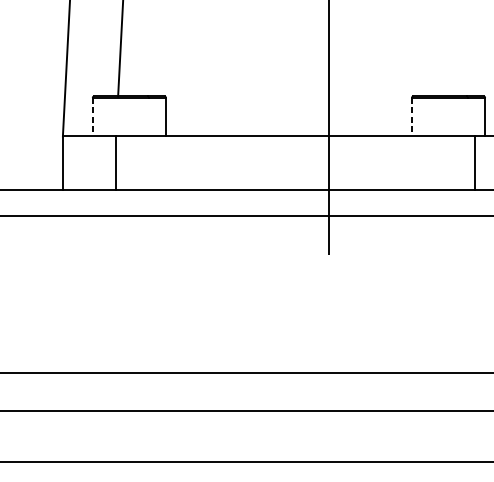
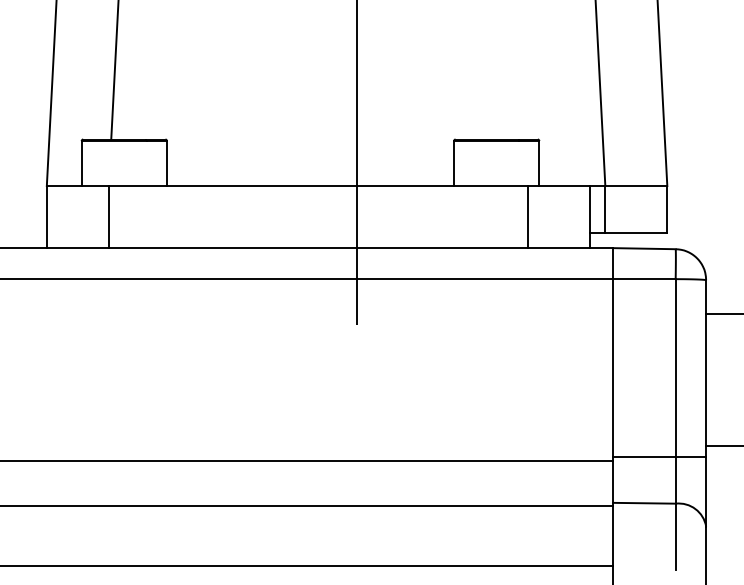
line: (92, 117) -> (81, 164), dashed -> solid
line: (412, 117) -> (454, 164), dashed -> solid

